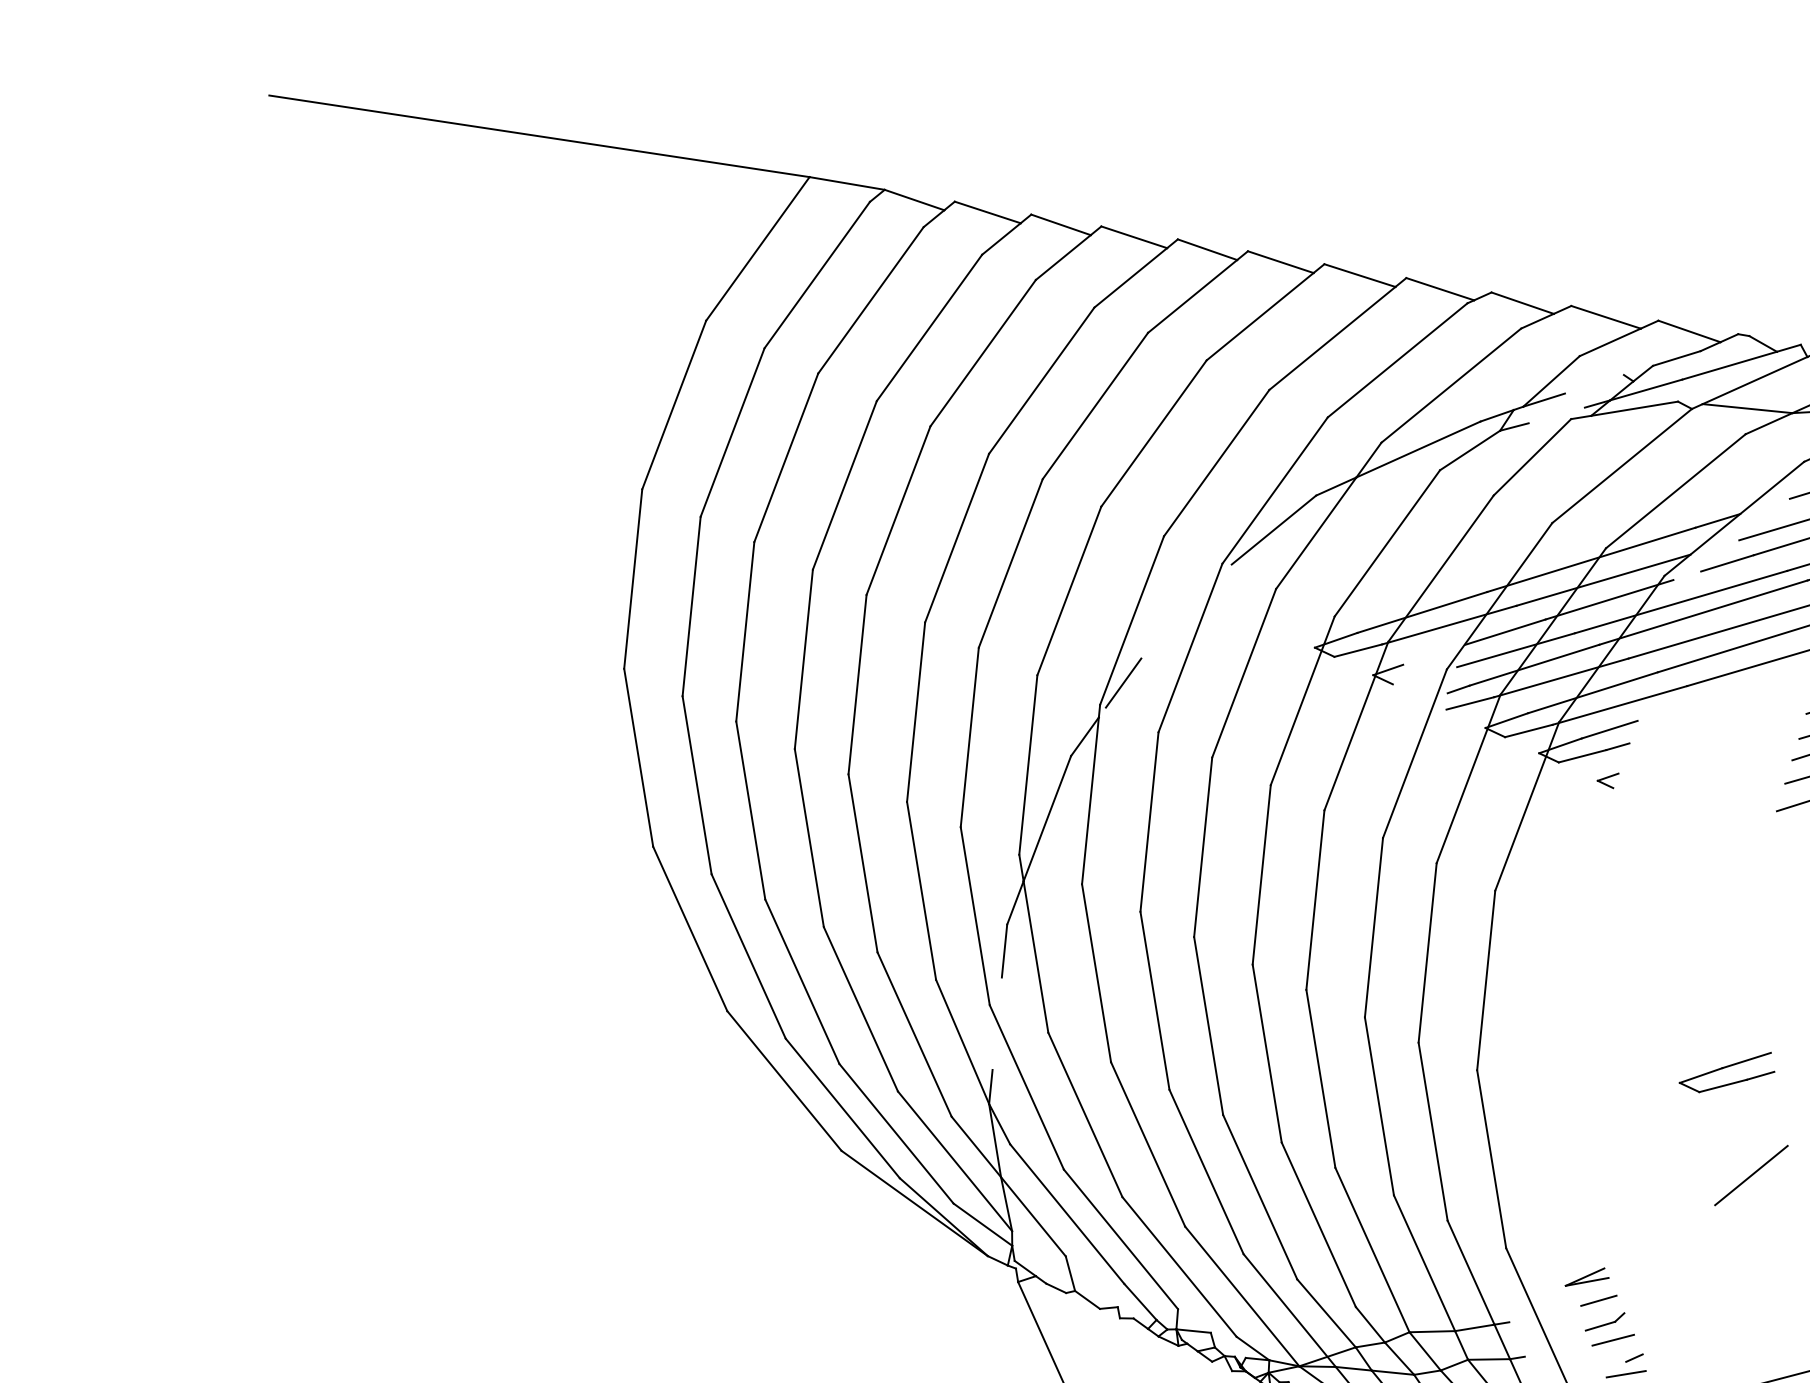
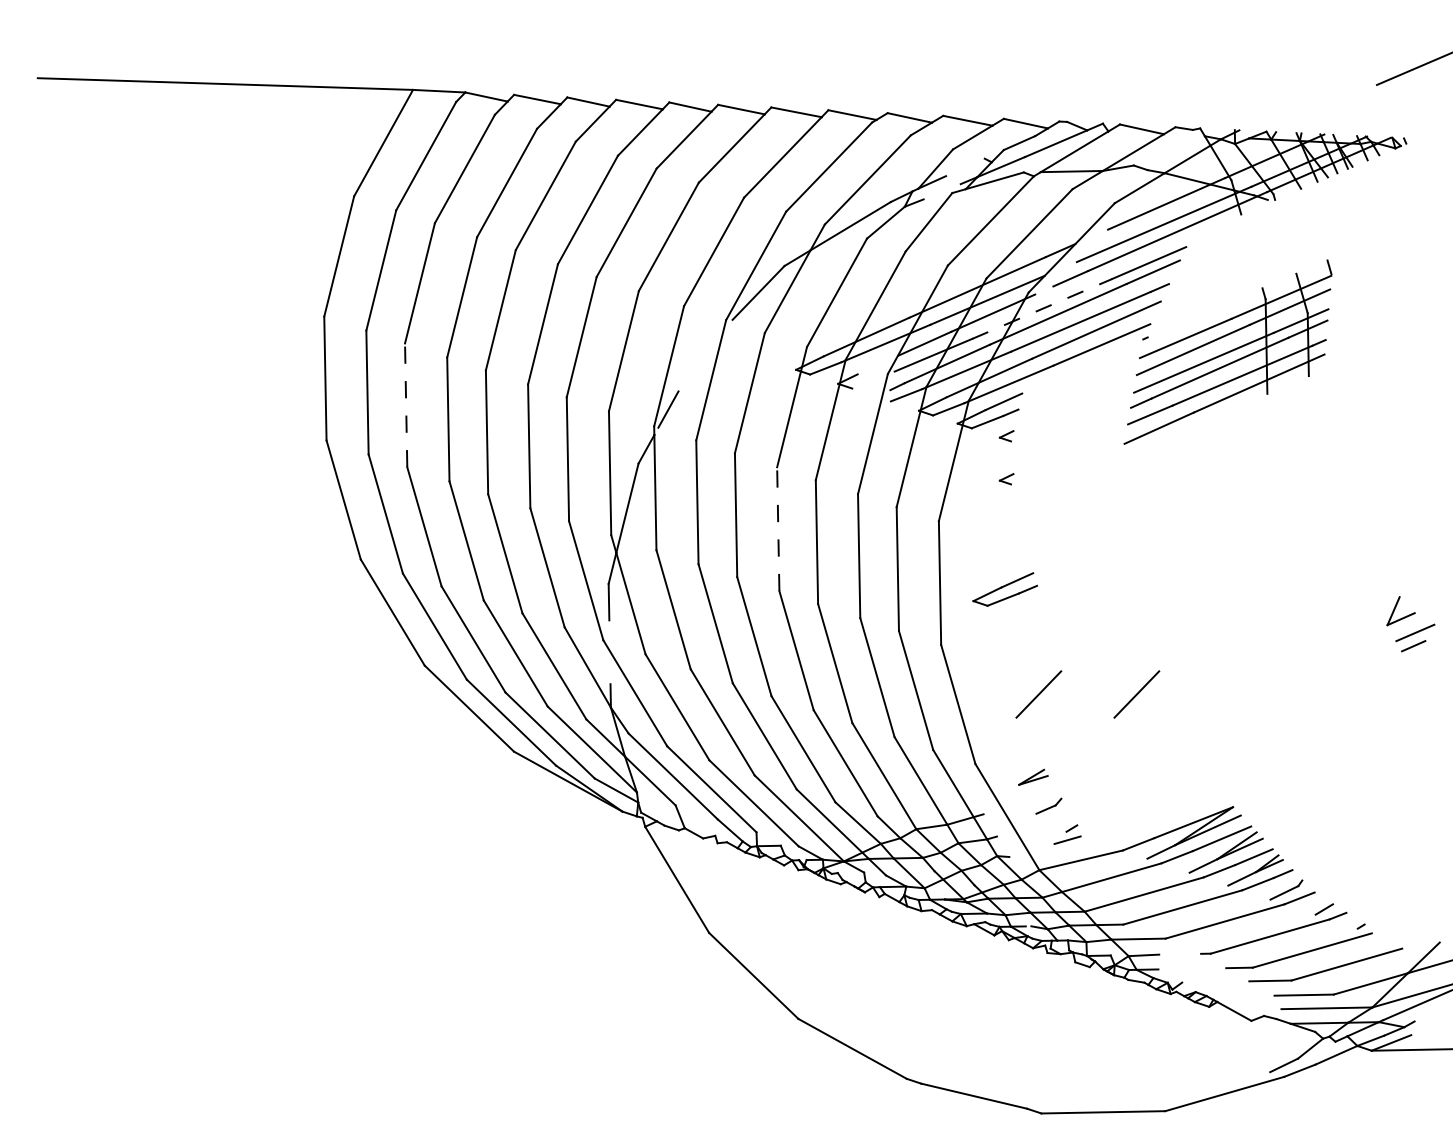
line: (1681, 601) -> (1042, 308), solid -> dashed
line: (745, 632) -> (406, 405), solid -> dashed
part: (1600, 842) -> (1006, 479), added
line: (1261, 875) -> (778, 529), solid -> dashed
part: (1726, 1071) -> (1004, 589), moved
line: (1609, 1158) -> (1038, 694), added
line: (1598, 1300) -> (1042, 792), removed
line: (1612, 1339) -> (1055, 817), removed

